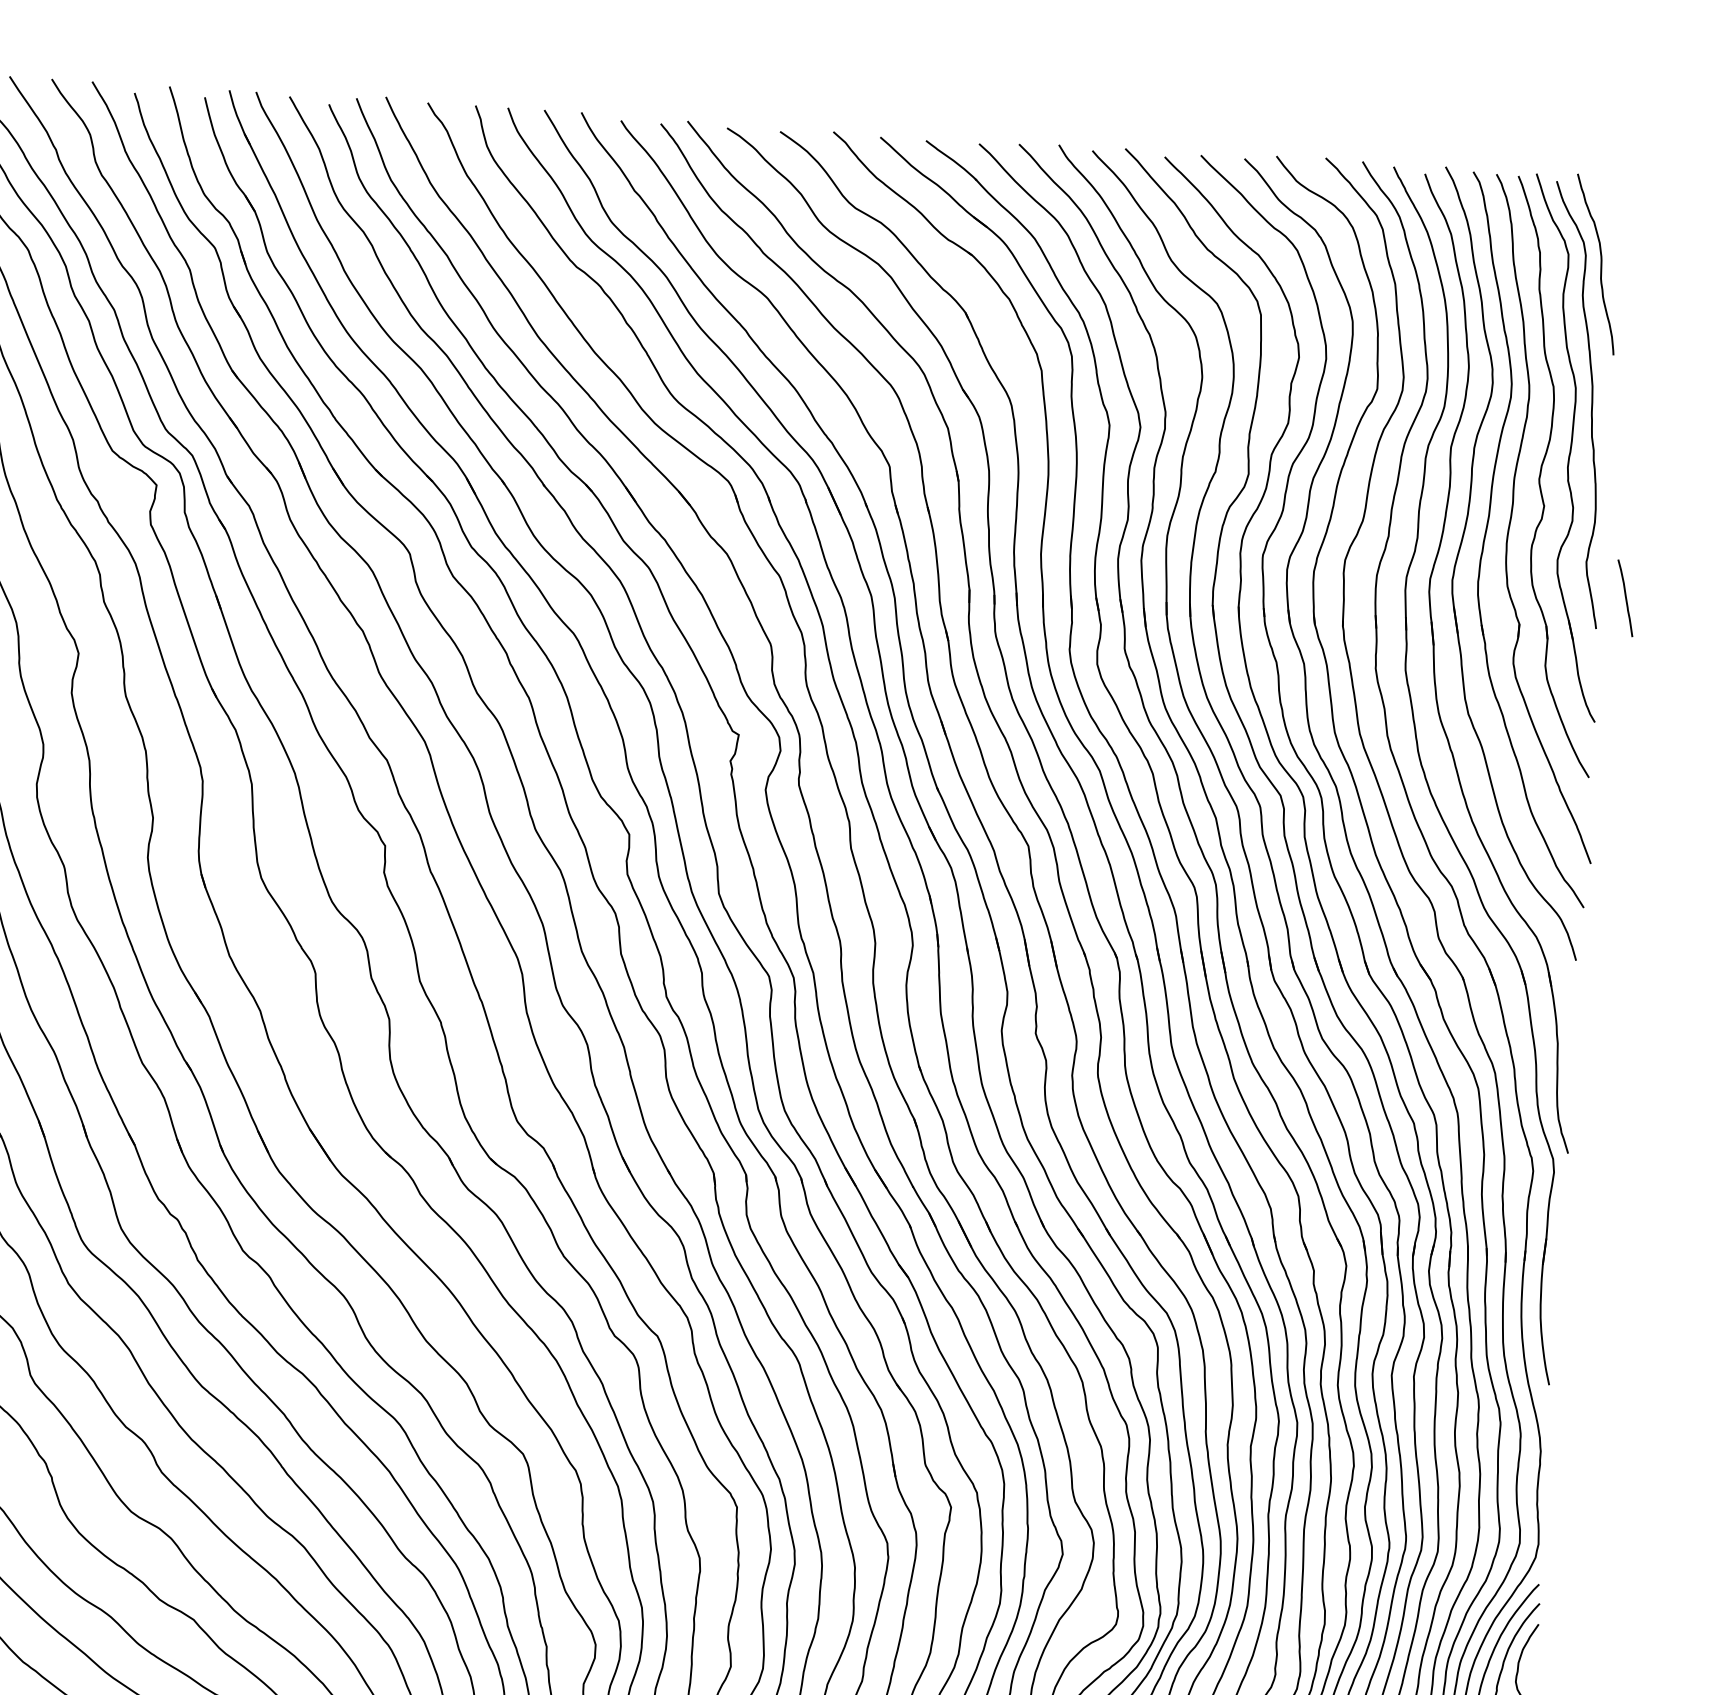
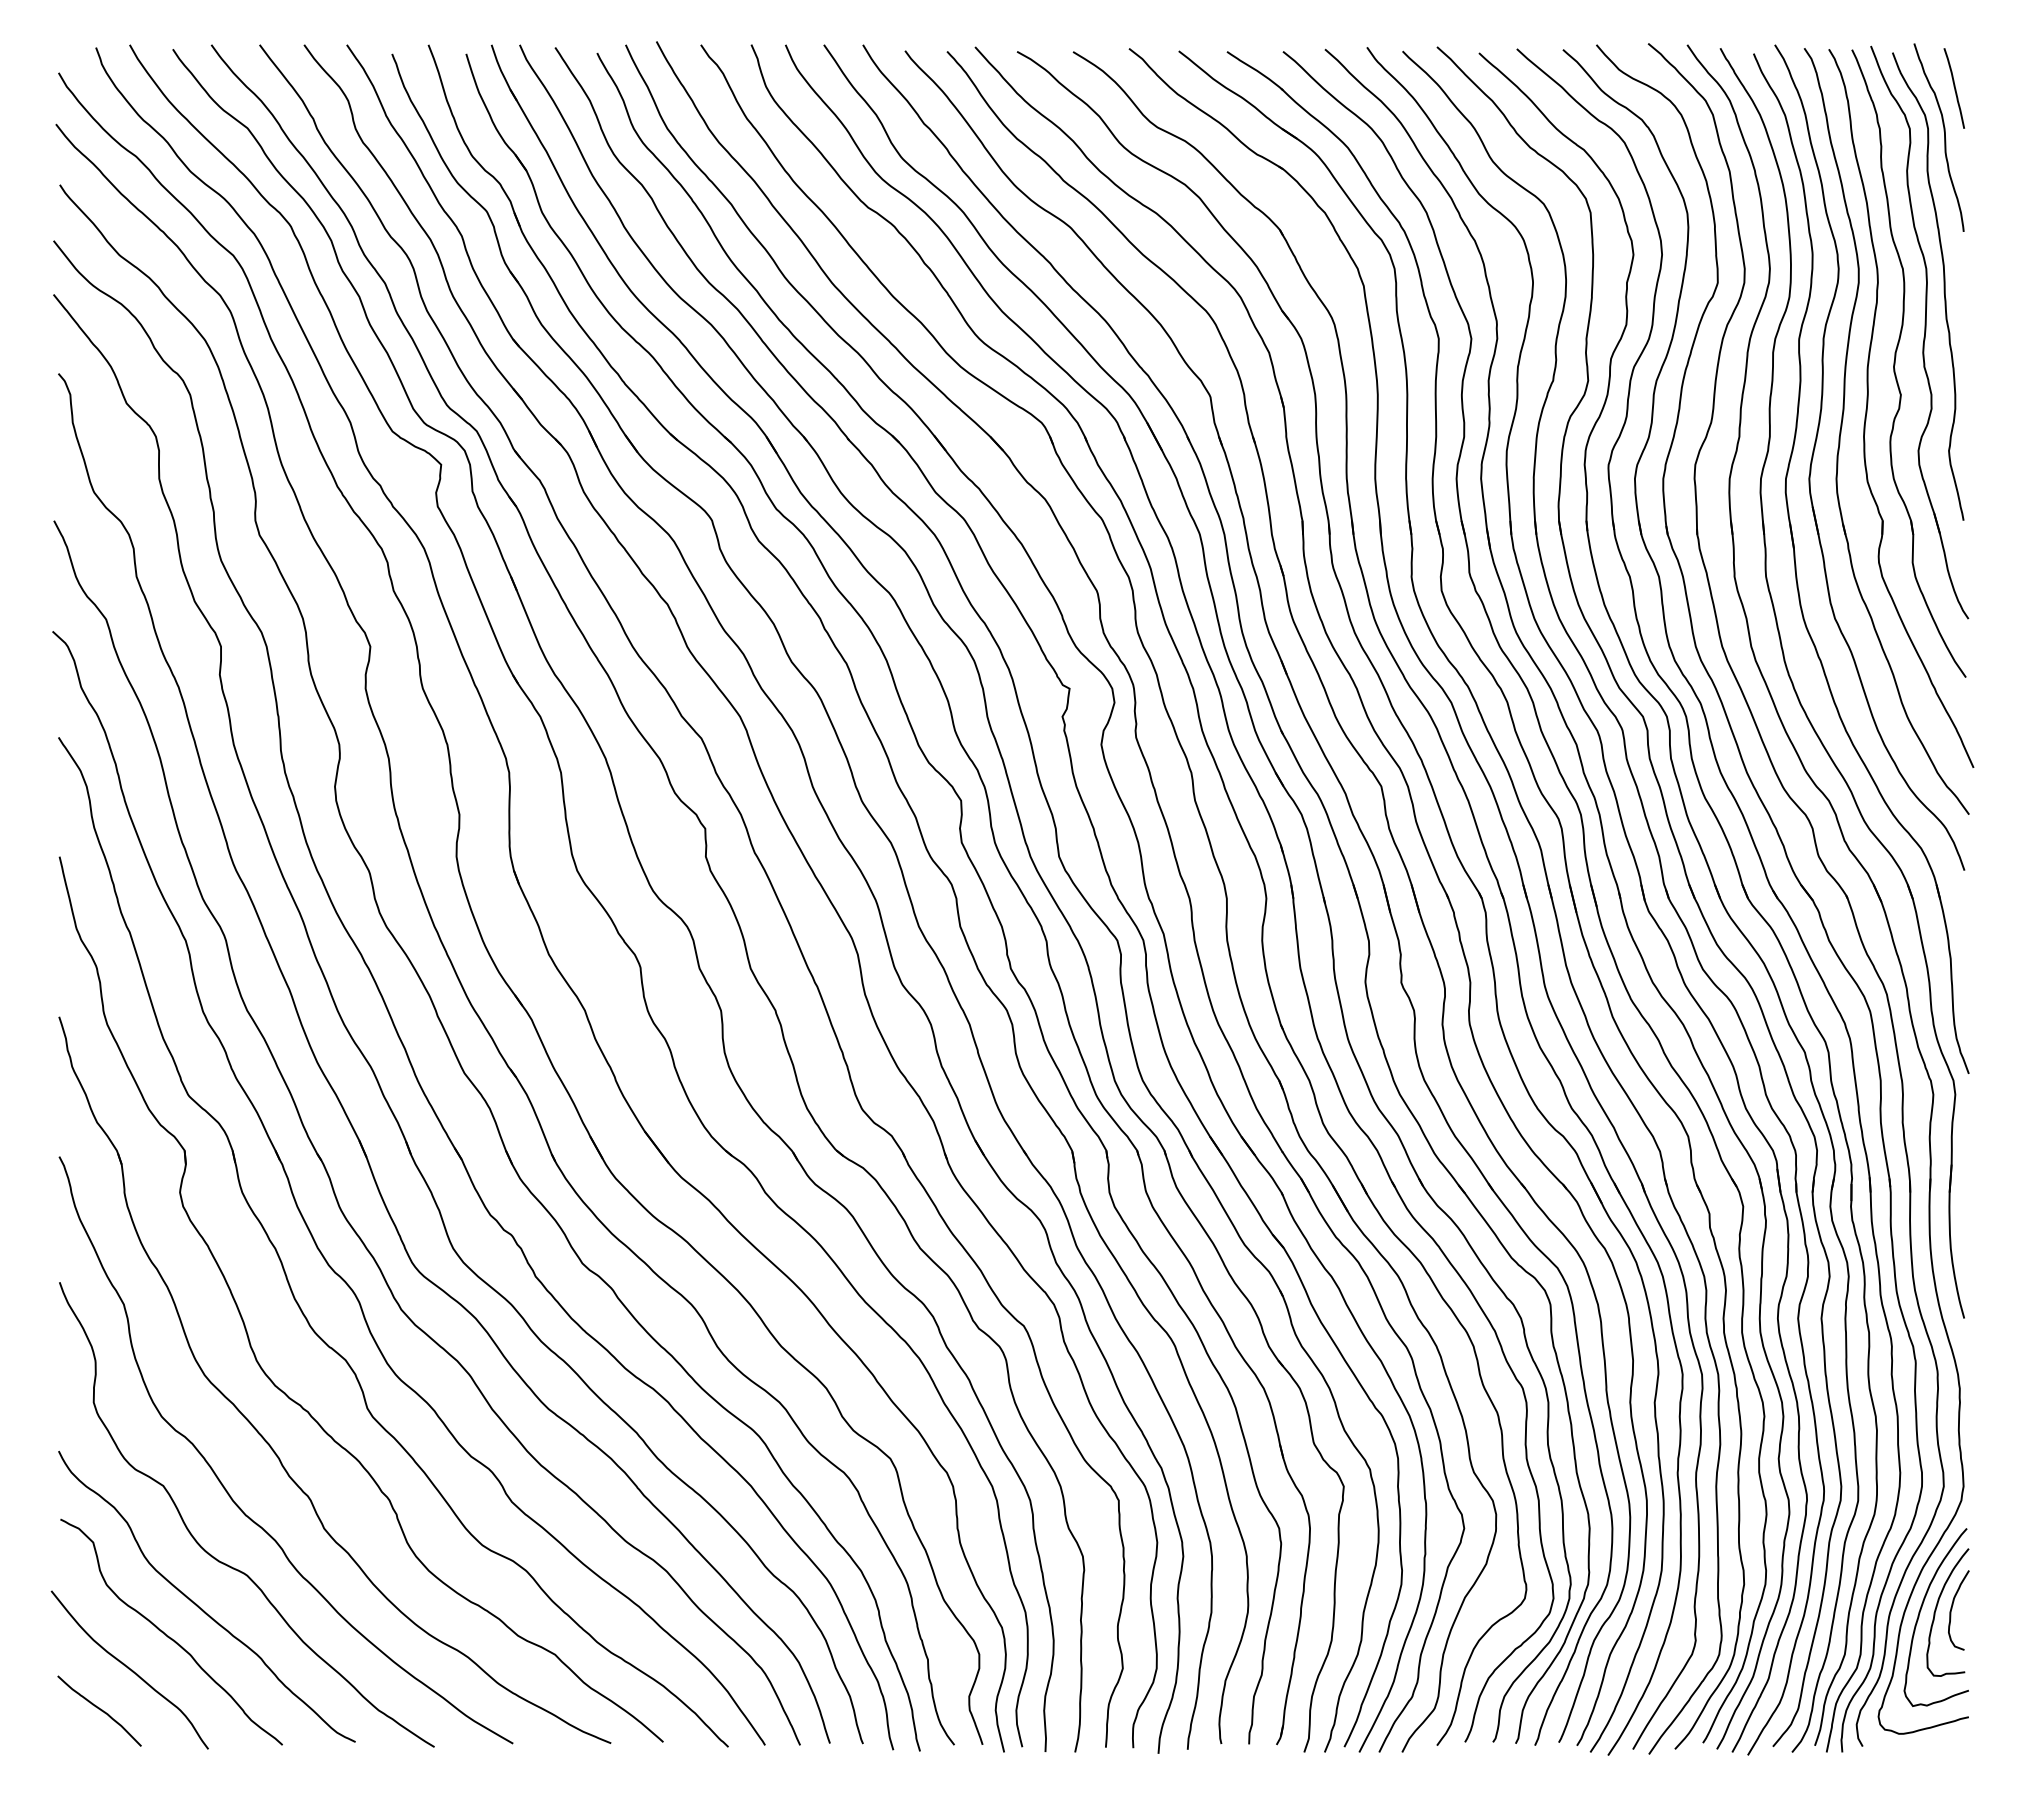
curve: (1625, 598) -> (1954, 88), moved

